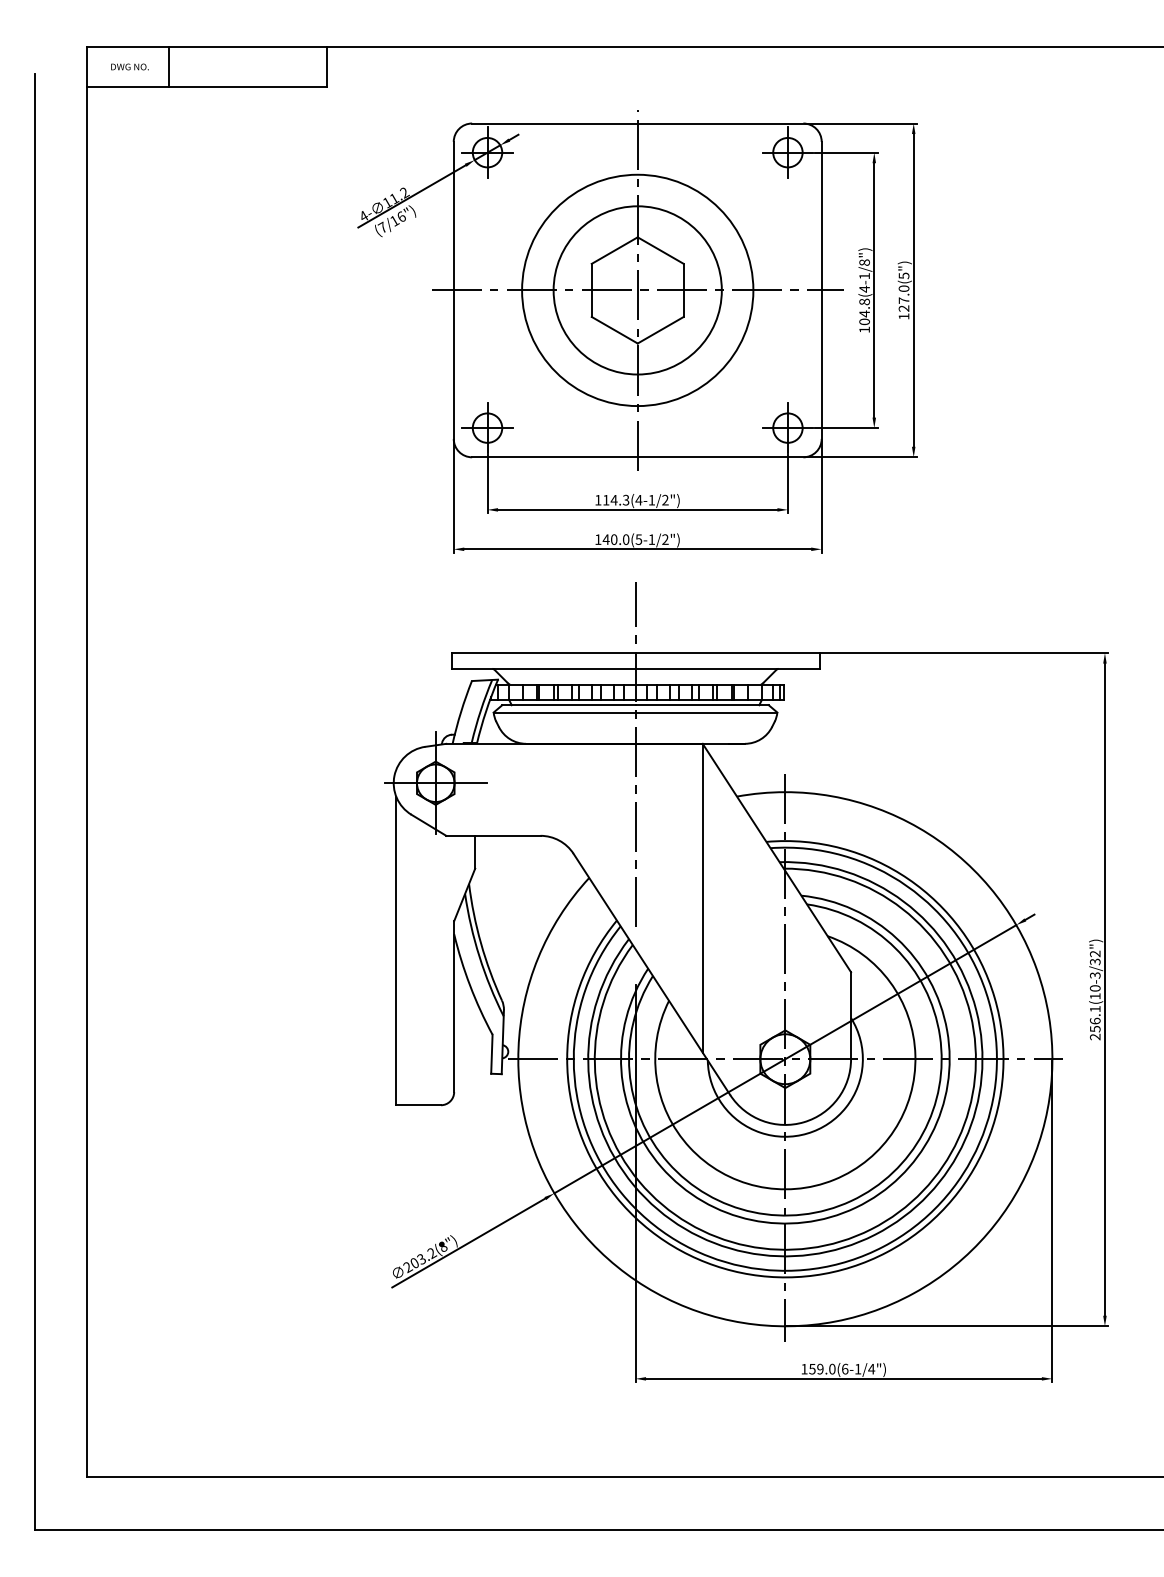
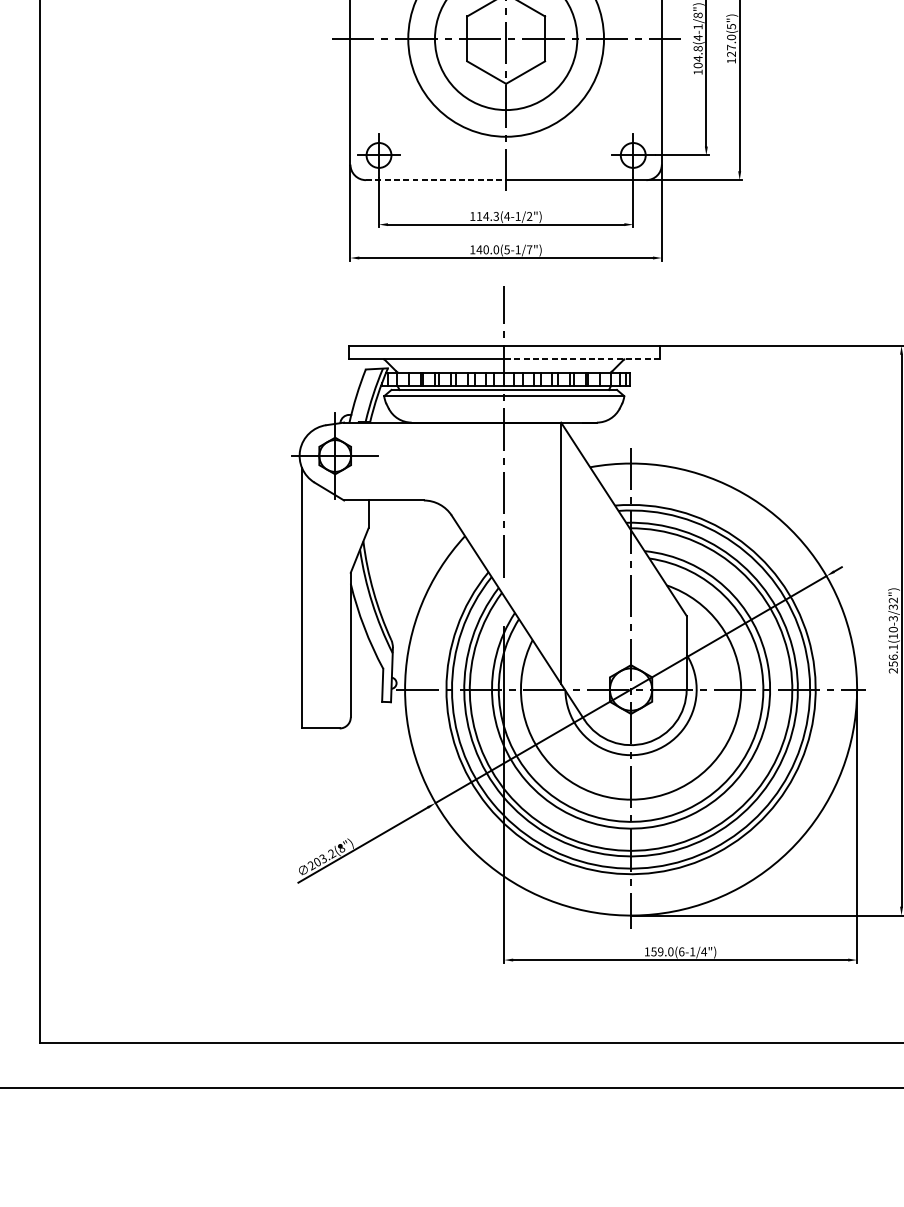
line: (554, 457) -> (435, 180), solid -> dashed
text: (665, 539) -> (529, 249), 140.0(5-1/2") -> 140.0(5-1/7")
line: (727, 668) -> (582, 358), solid -> dashed

